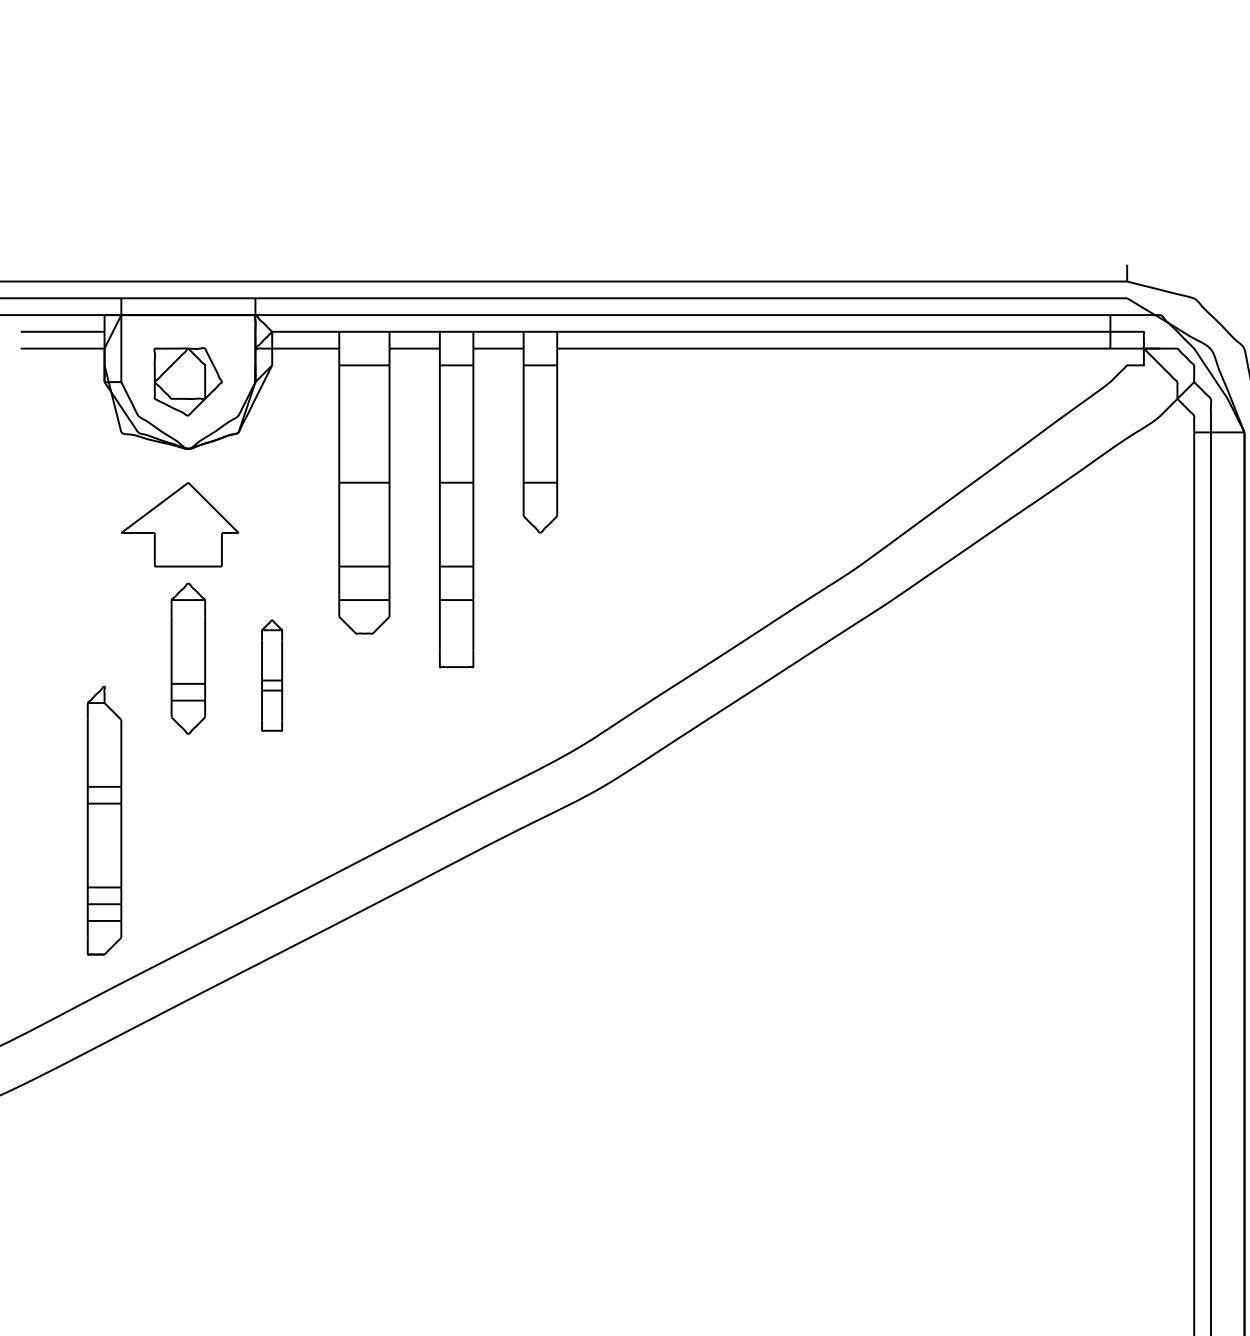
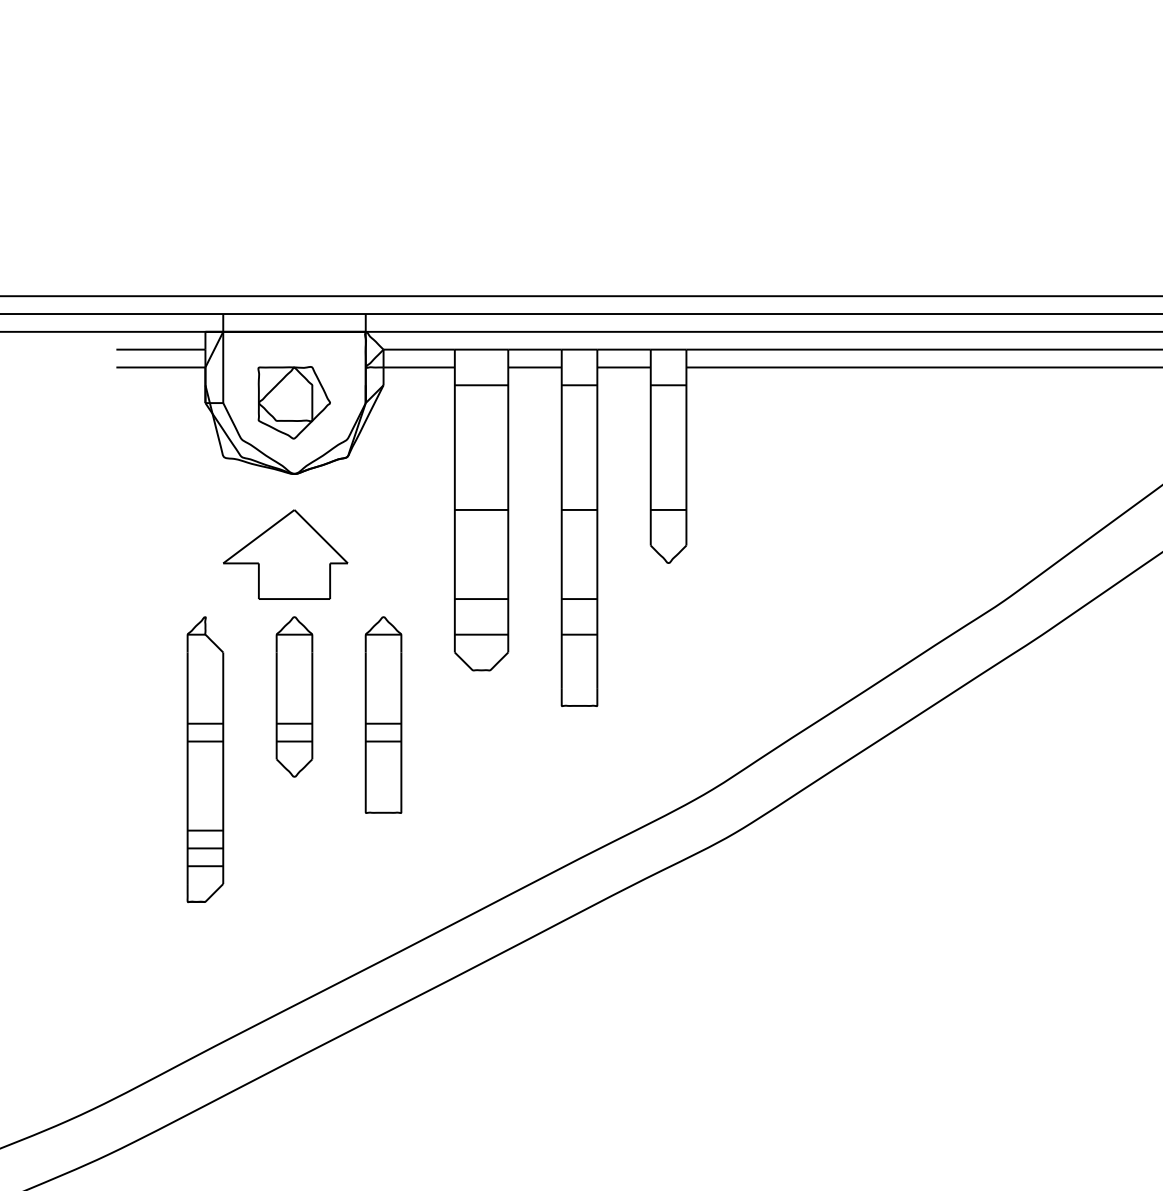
part: (271, 675) -> (382, 714), size x1.67
part: (104, 820) -> (205, 759), moved

